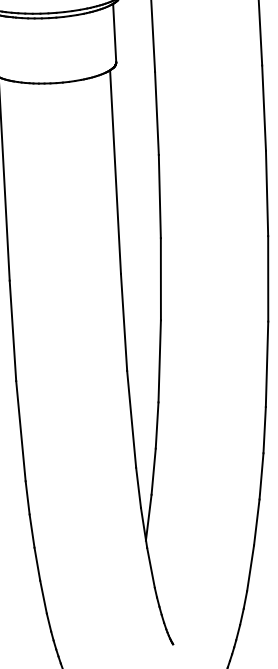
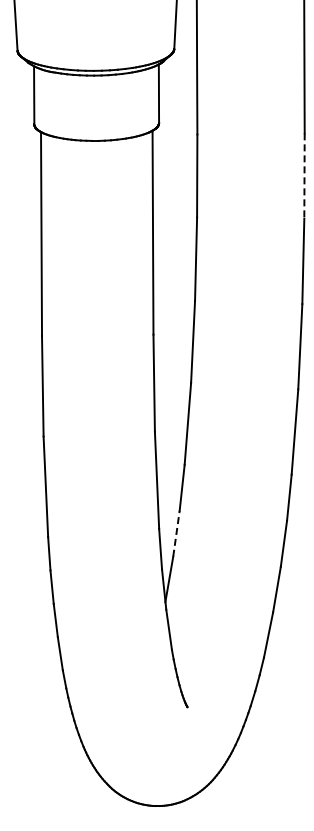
line: (264, 108) -> (304, 176), solid -> dashed
line: (153, 471) -> (176, 533), solid -> dashed

